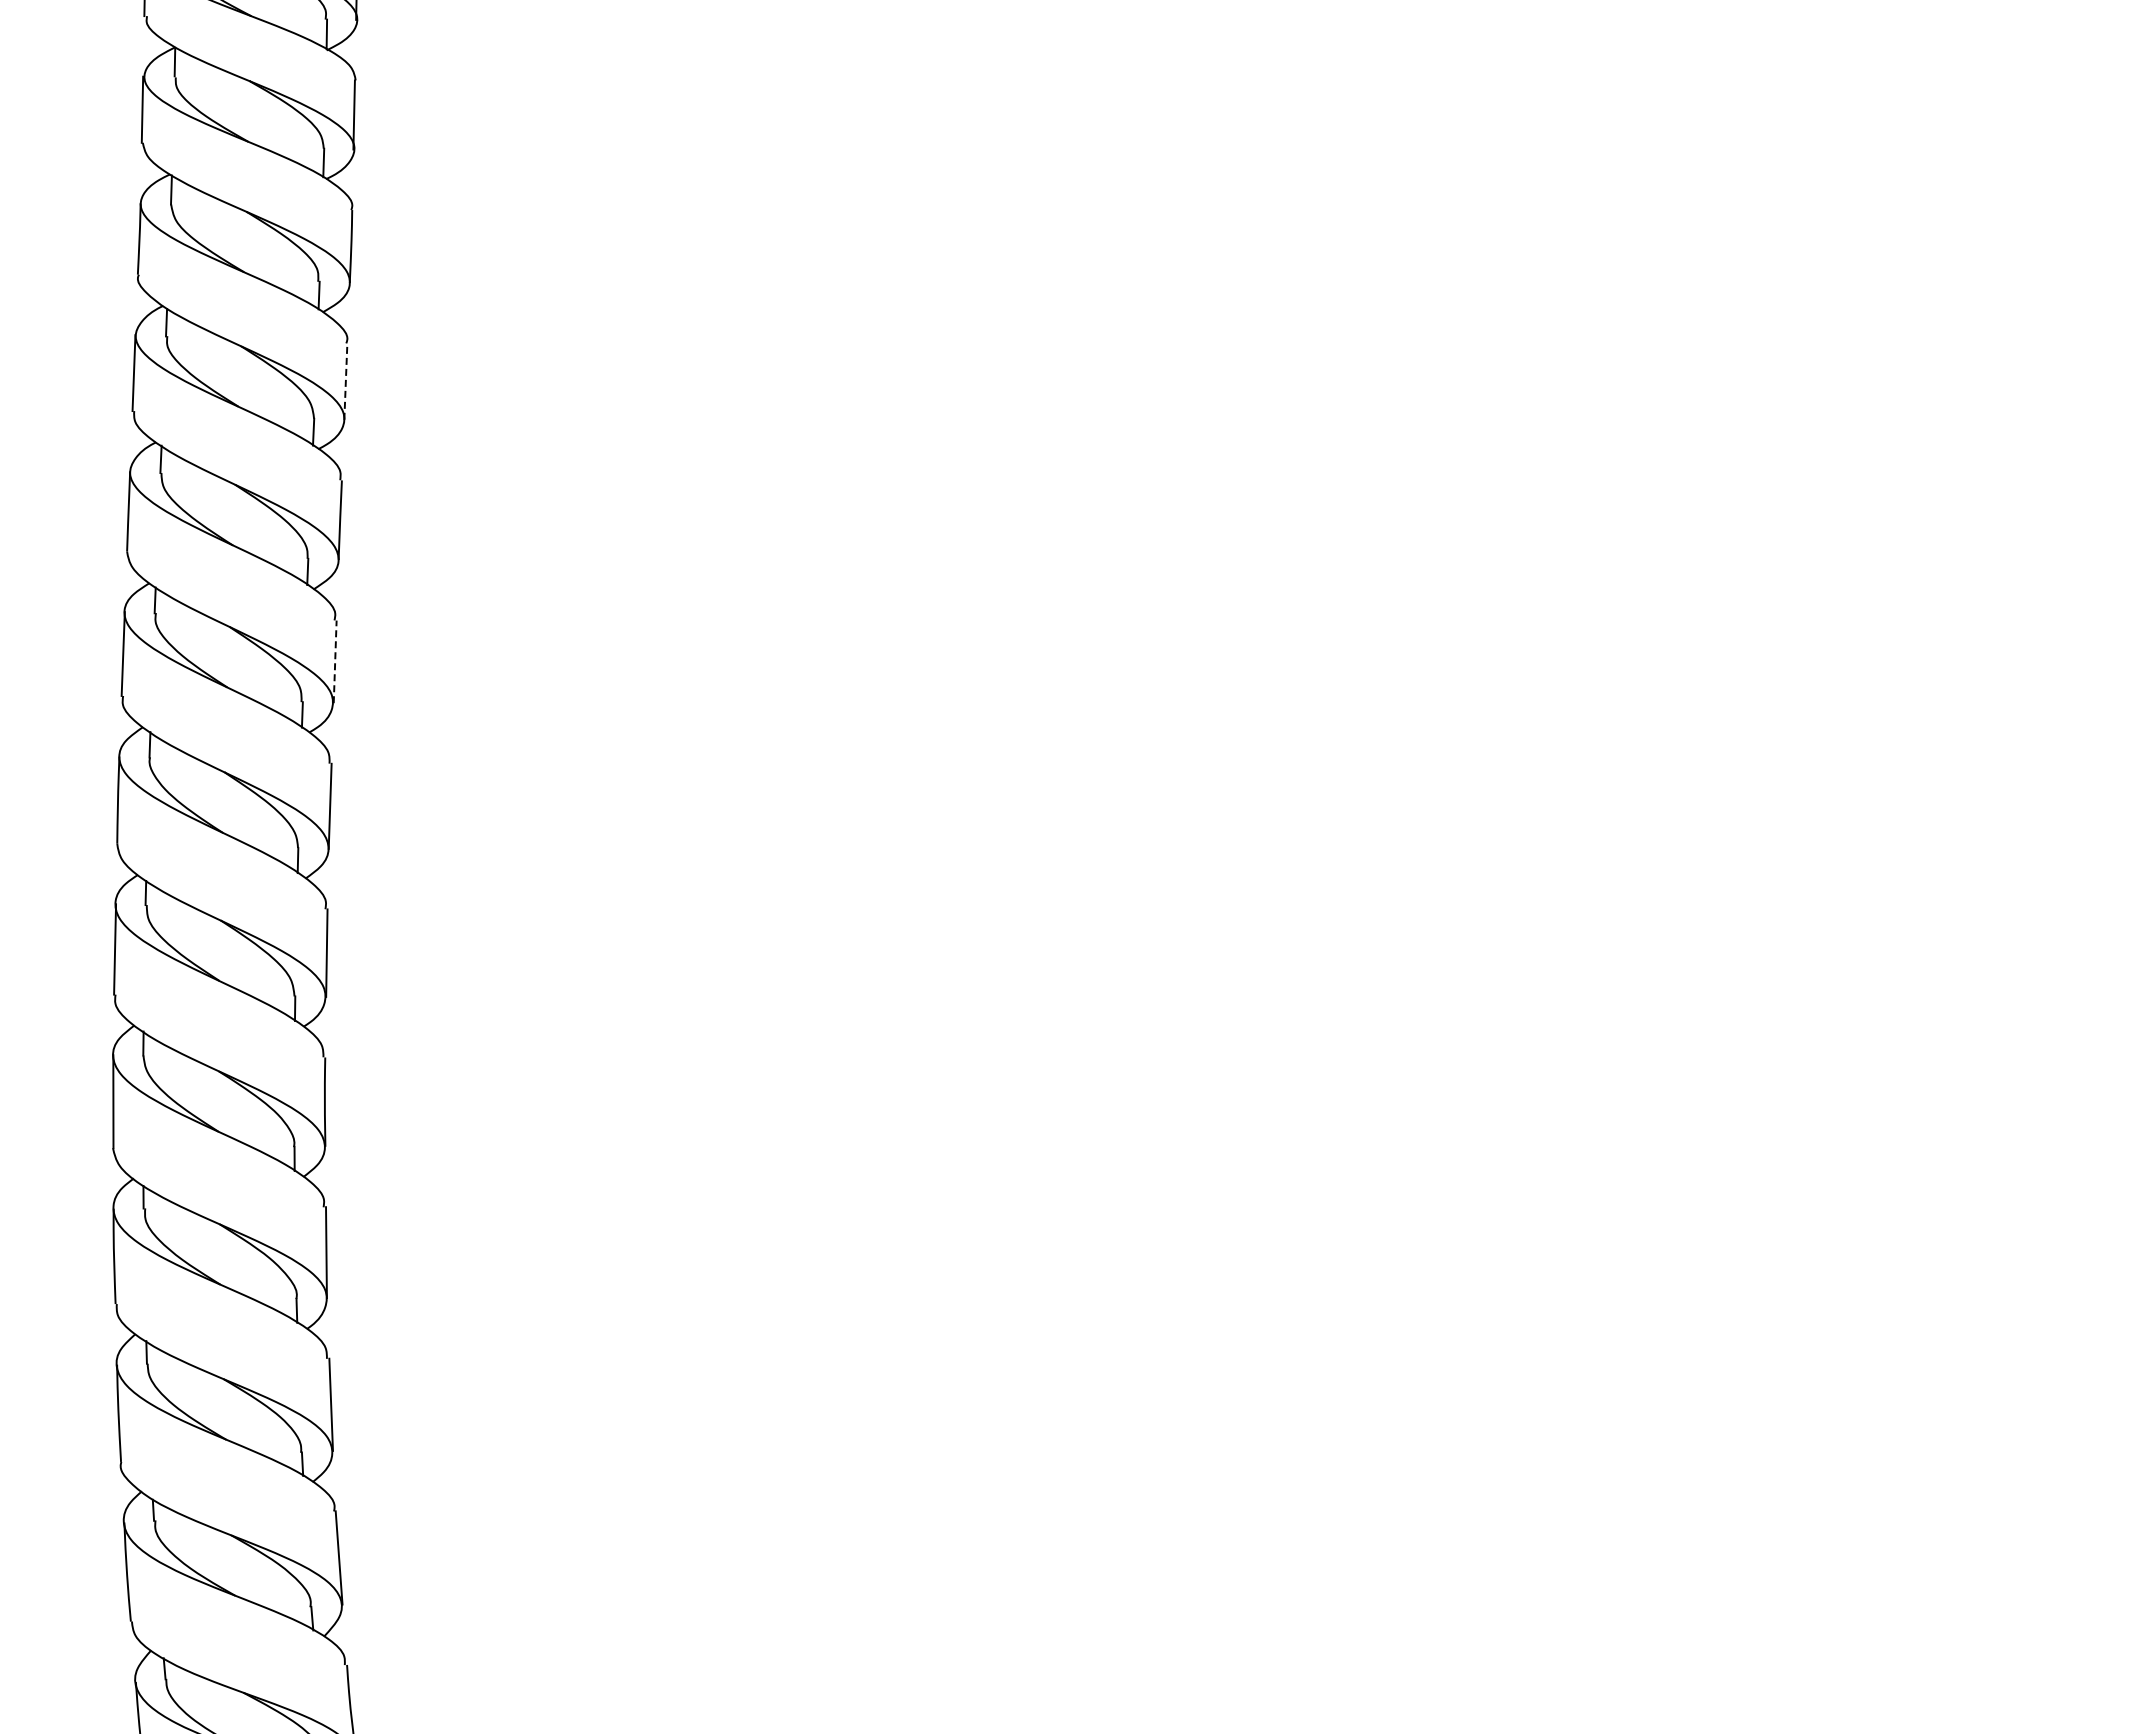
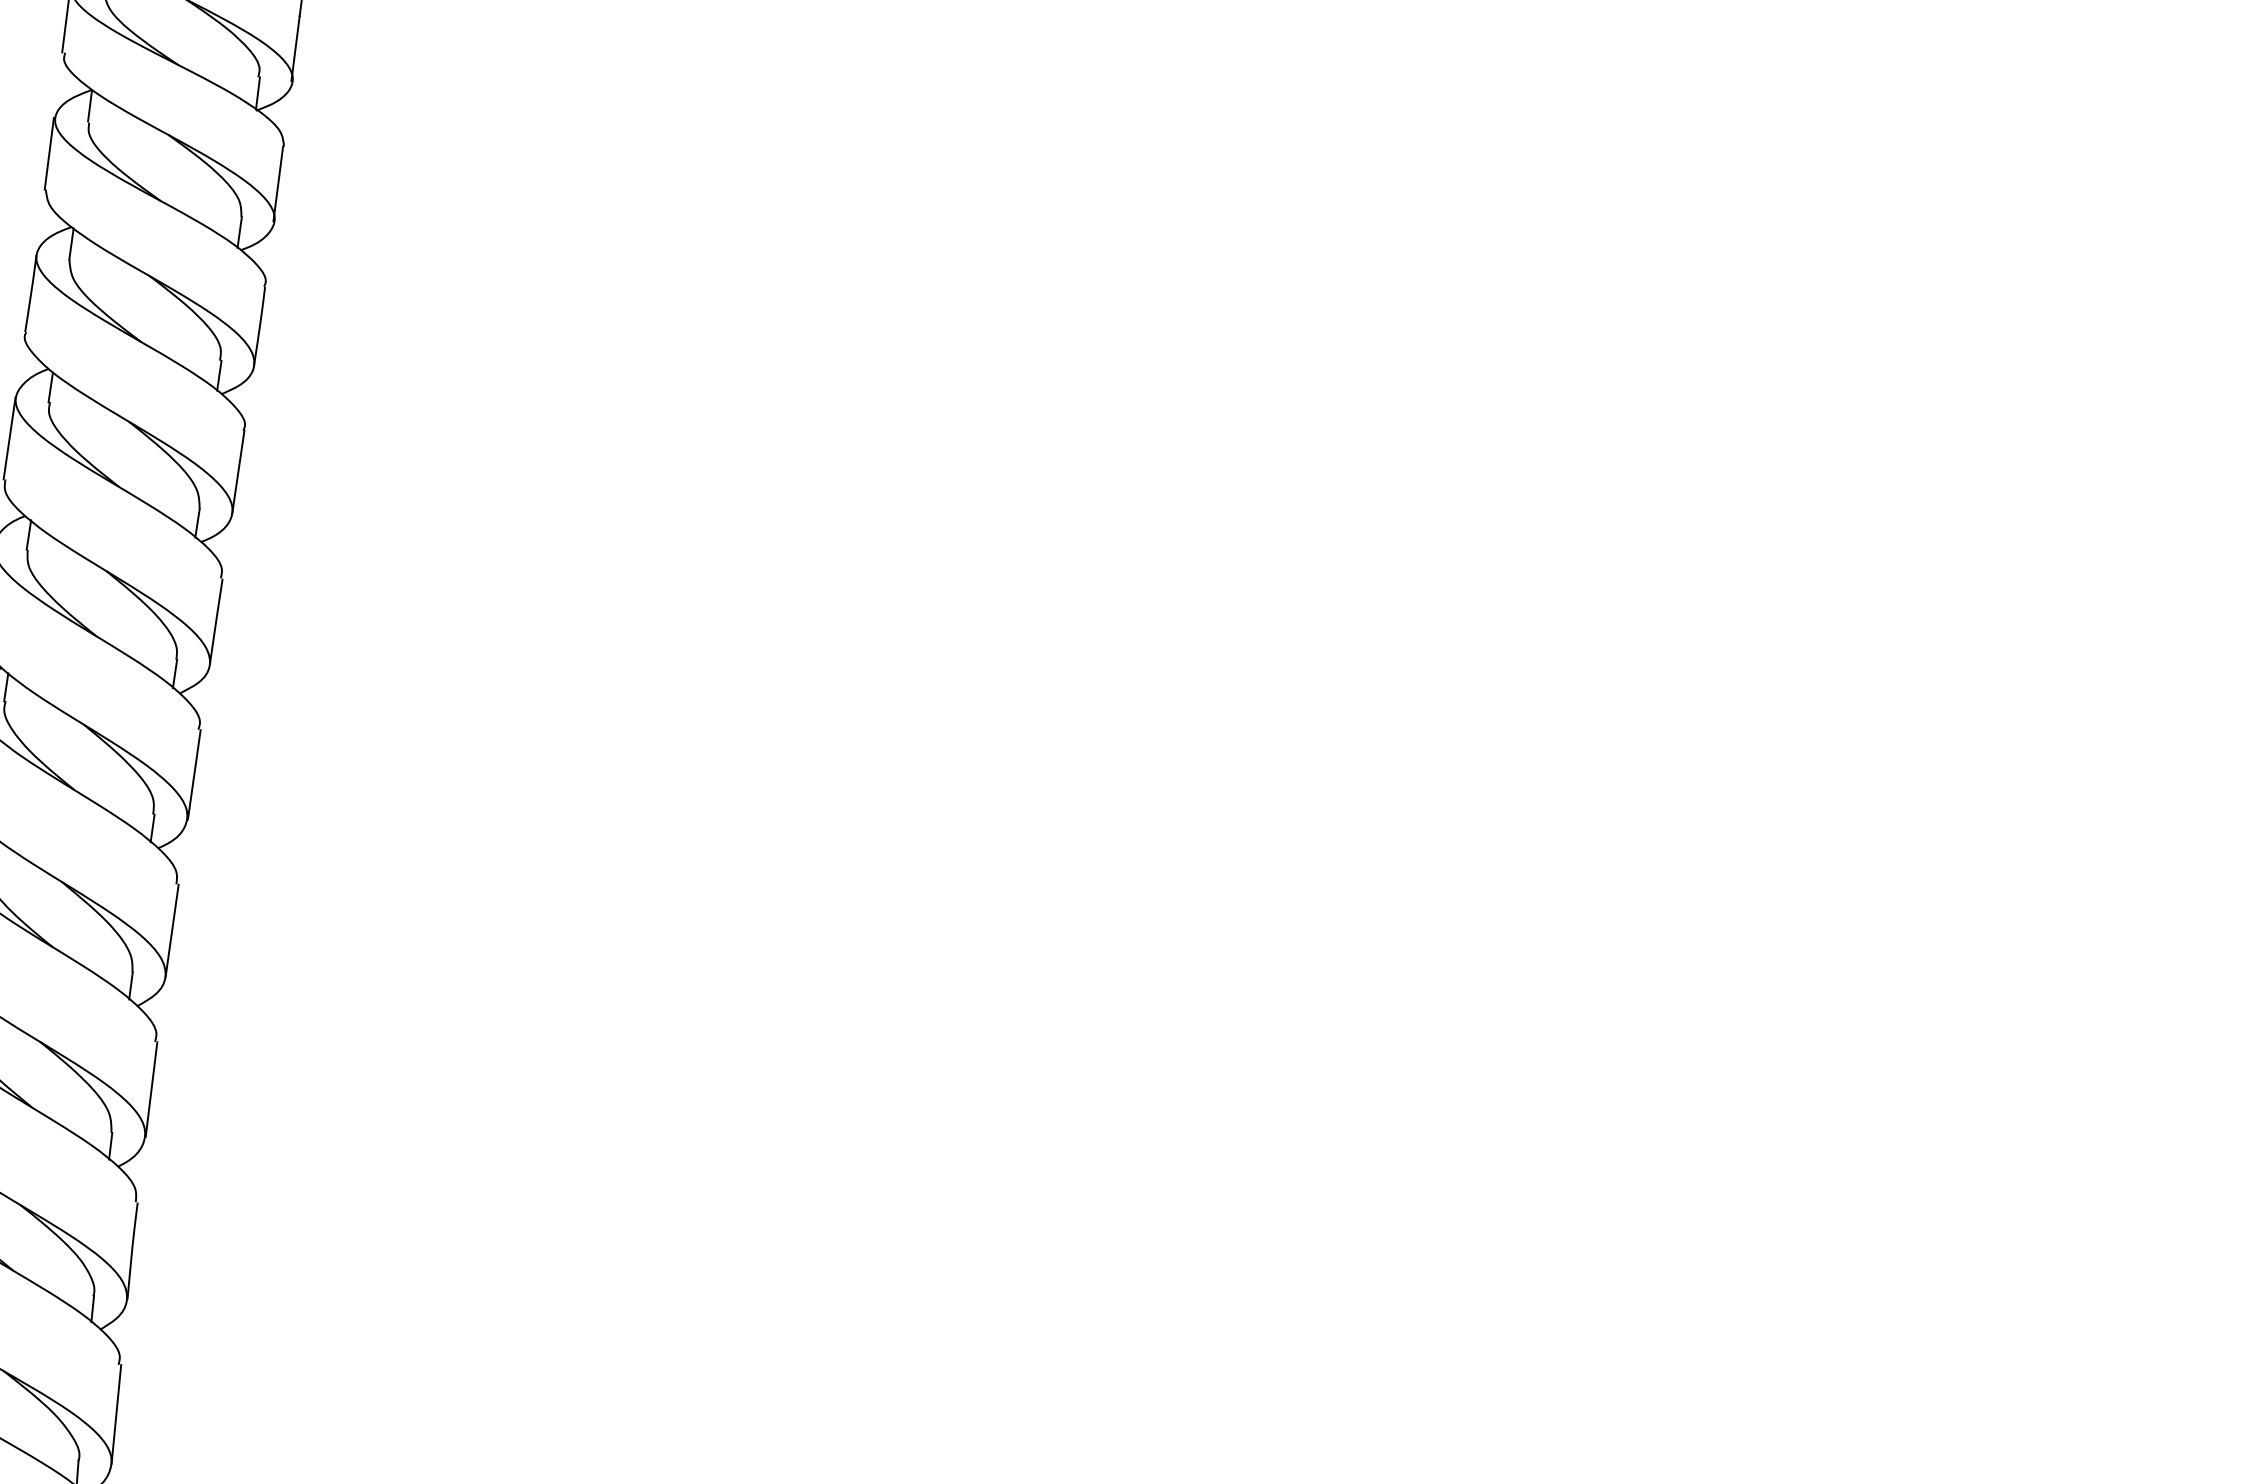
line: (345, 381) -> (237, 471), dashed -> solid
line: (335, 661) -> (194, 774), dashed -> solid

